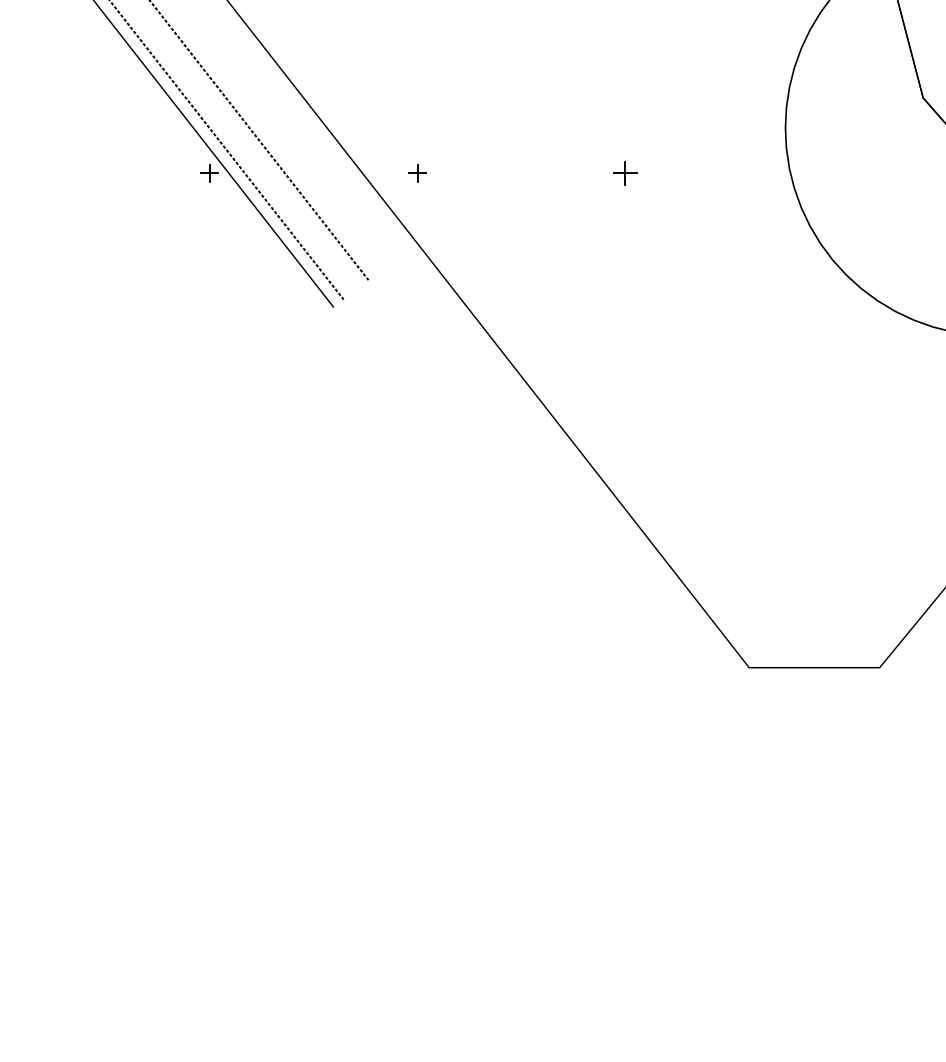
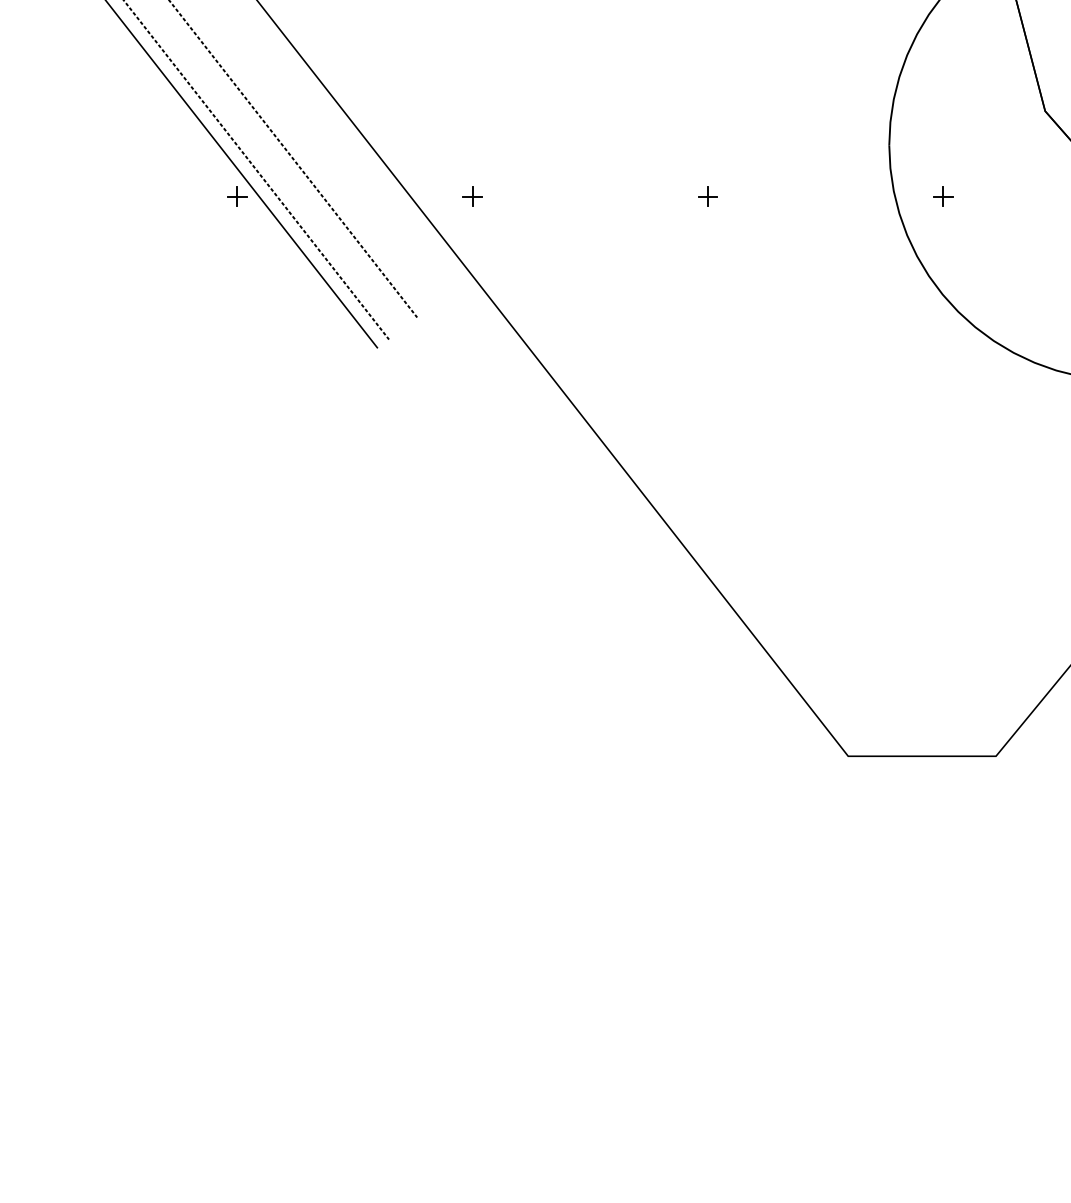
part: (624, 173) -> (707, 196), size x0.71
part: (833, 173) -> (943, 196), added

